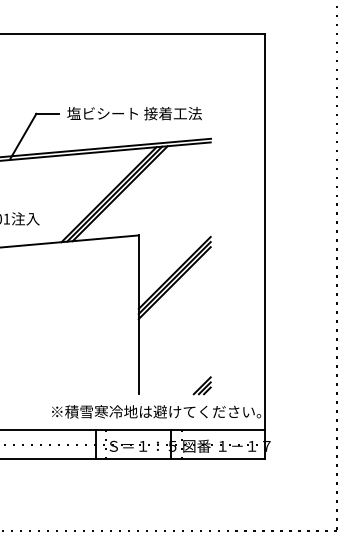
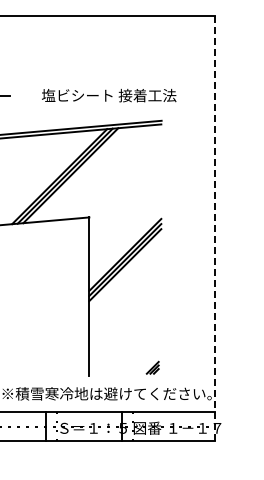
text: (134, 113) -> (109, 95), moved
line: (264, 247) -> (215, 229), solid -> dashed
part: (201, 385) -> (152, 367), size x0.7

